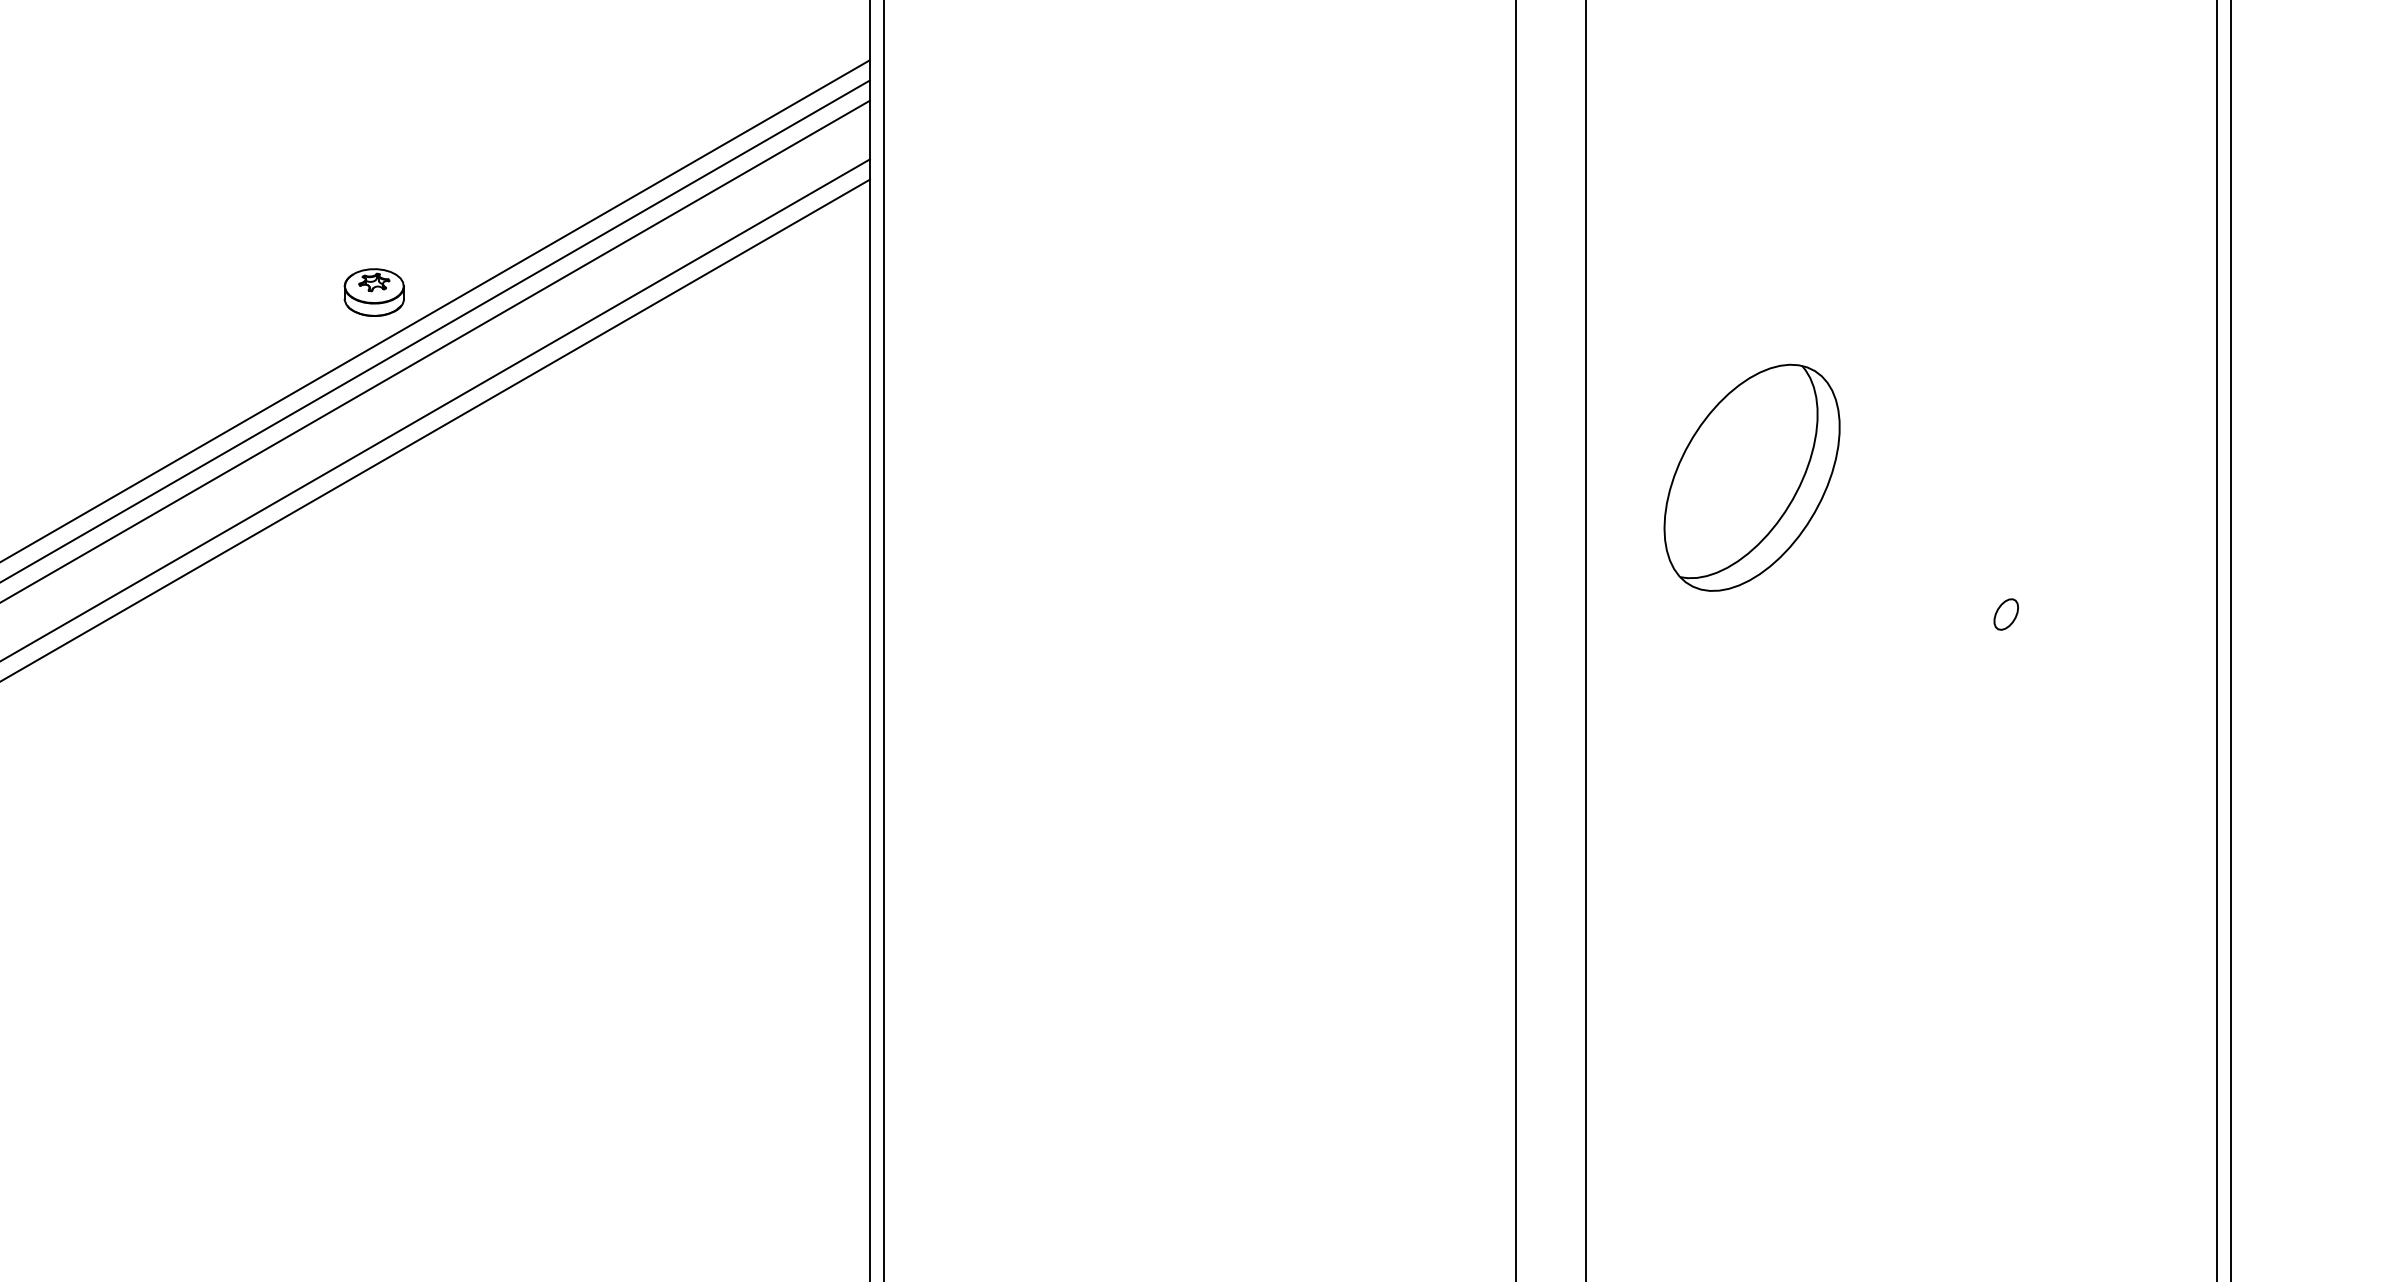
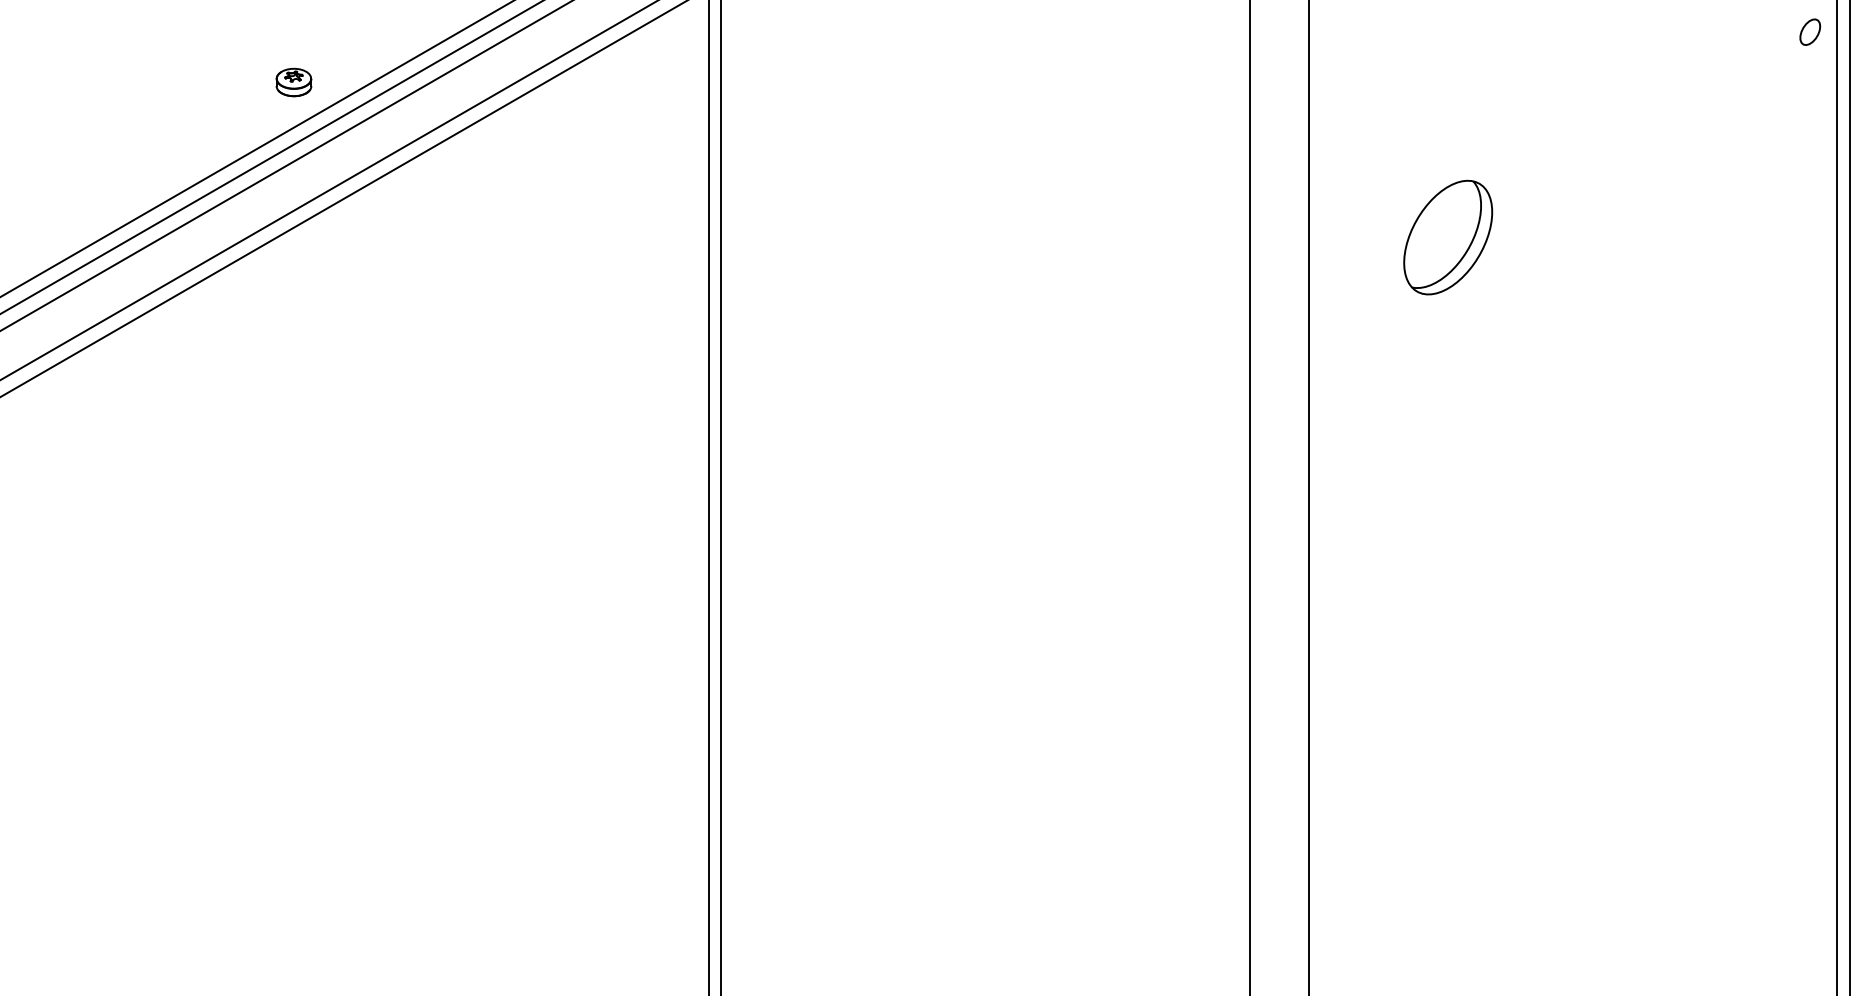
part: (373, 292) -> (293, 82), size x0.7
part: (1751, 477) -> (1447, 237), size x0.6
part: (2005, 614) -> (1809, 32), moved

